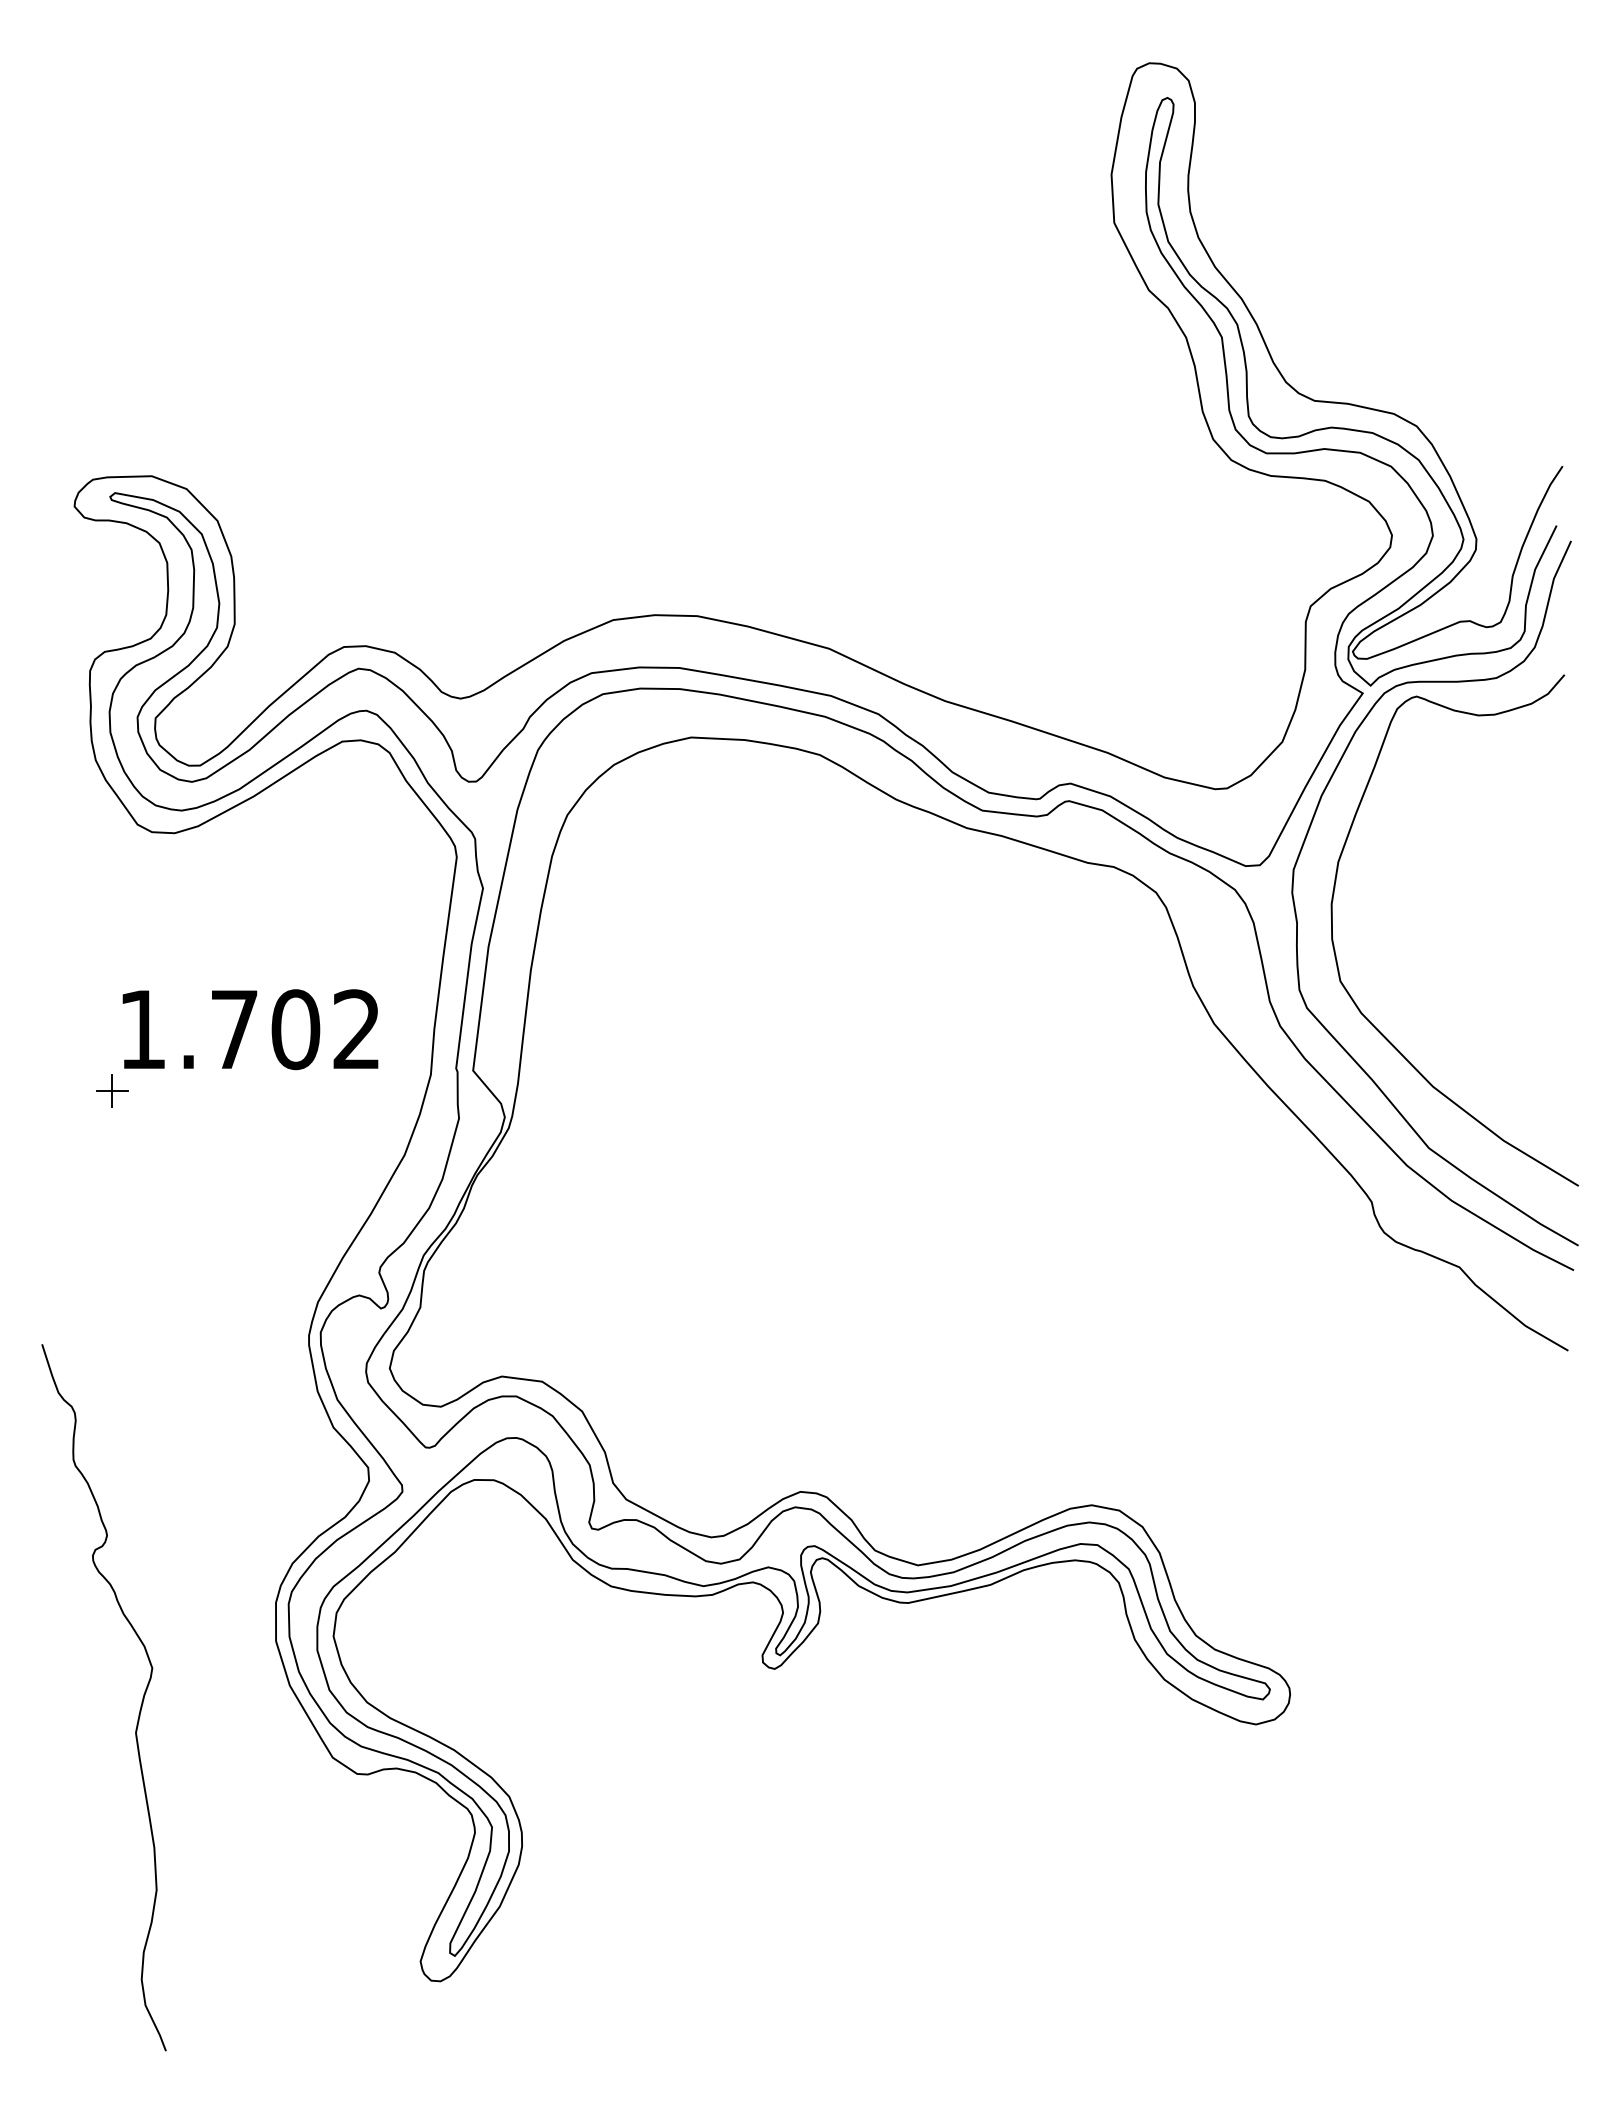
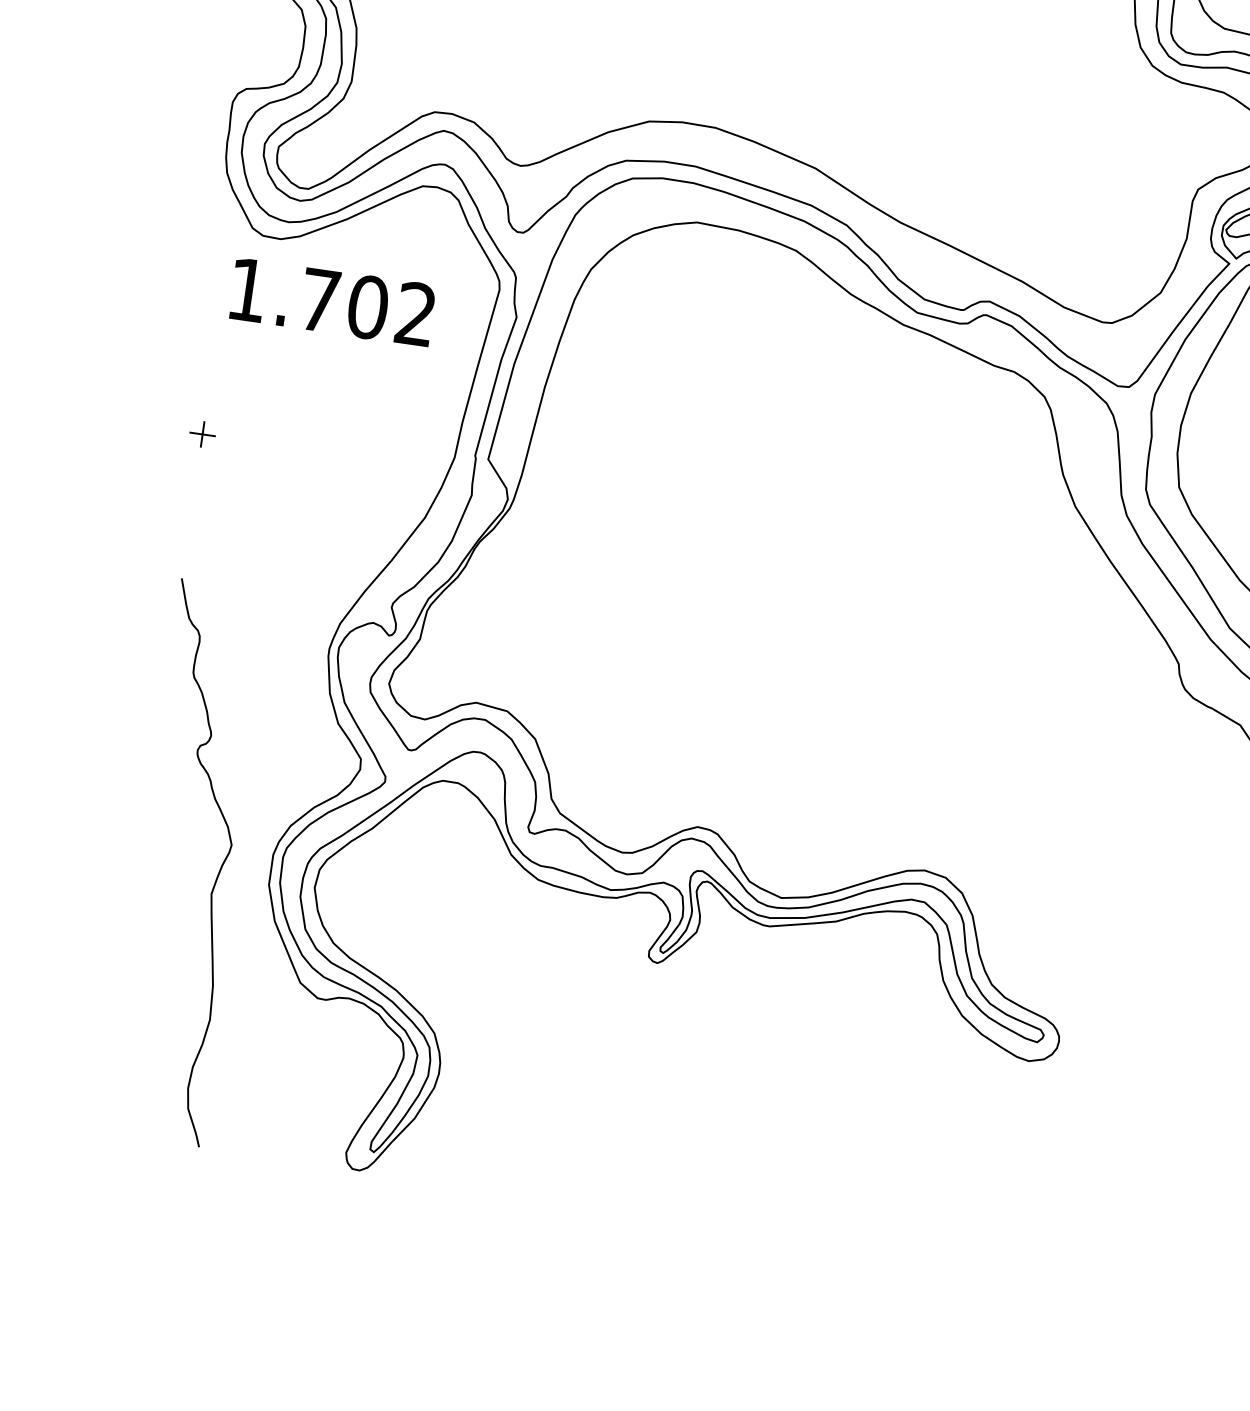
text: (250, 1029) -> (332, 302), moved
curve: (140, 1705) -> (218, 873), moved

